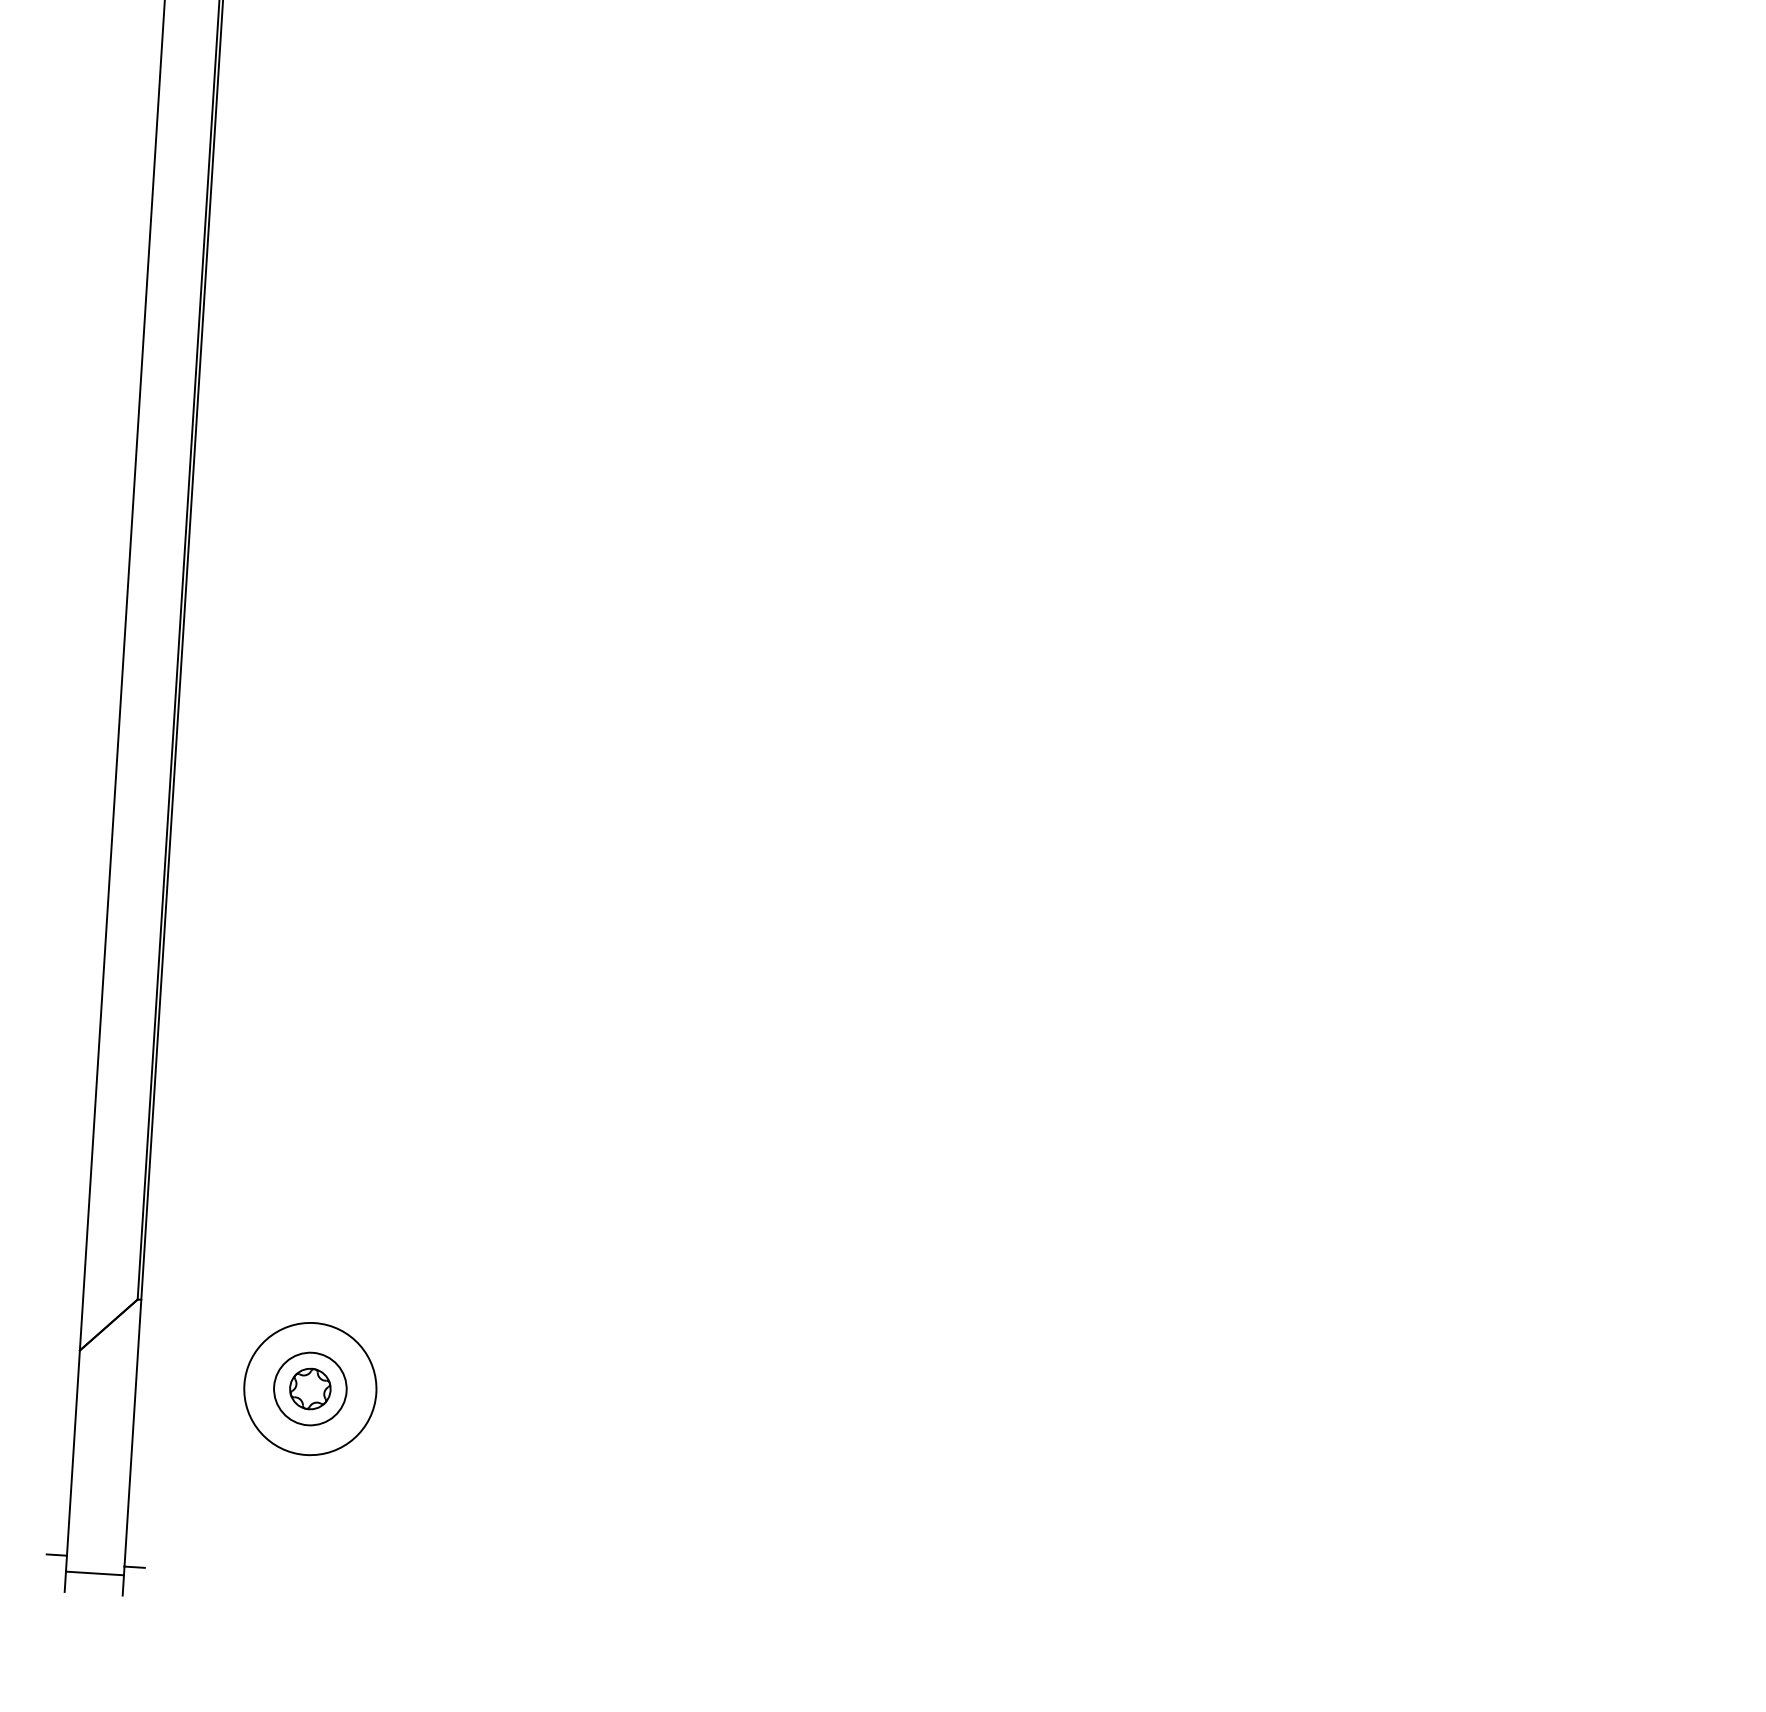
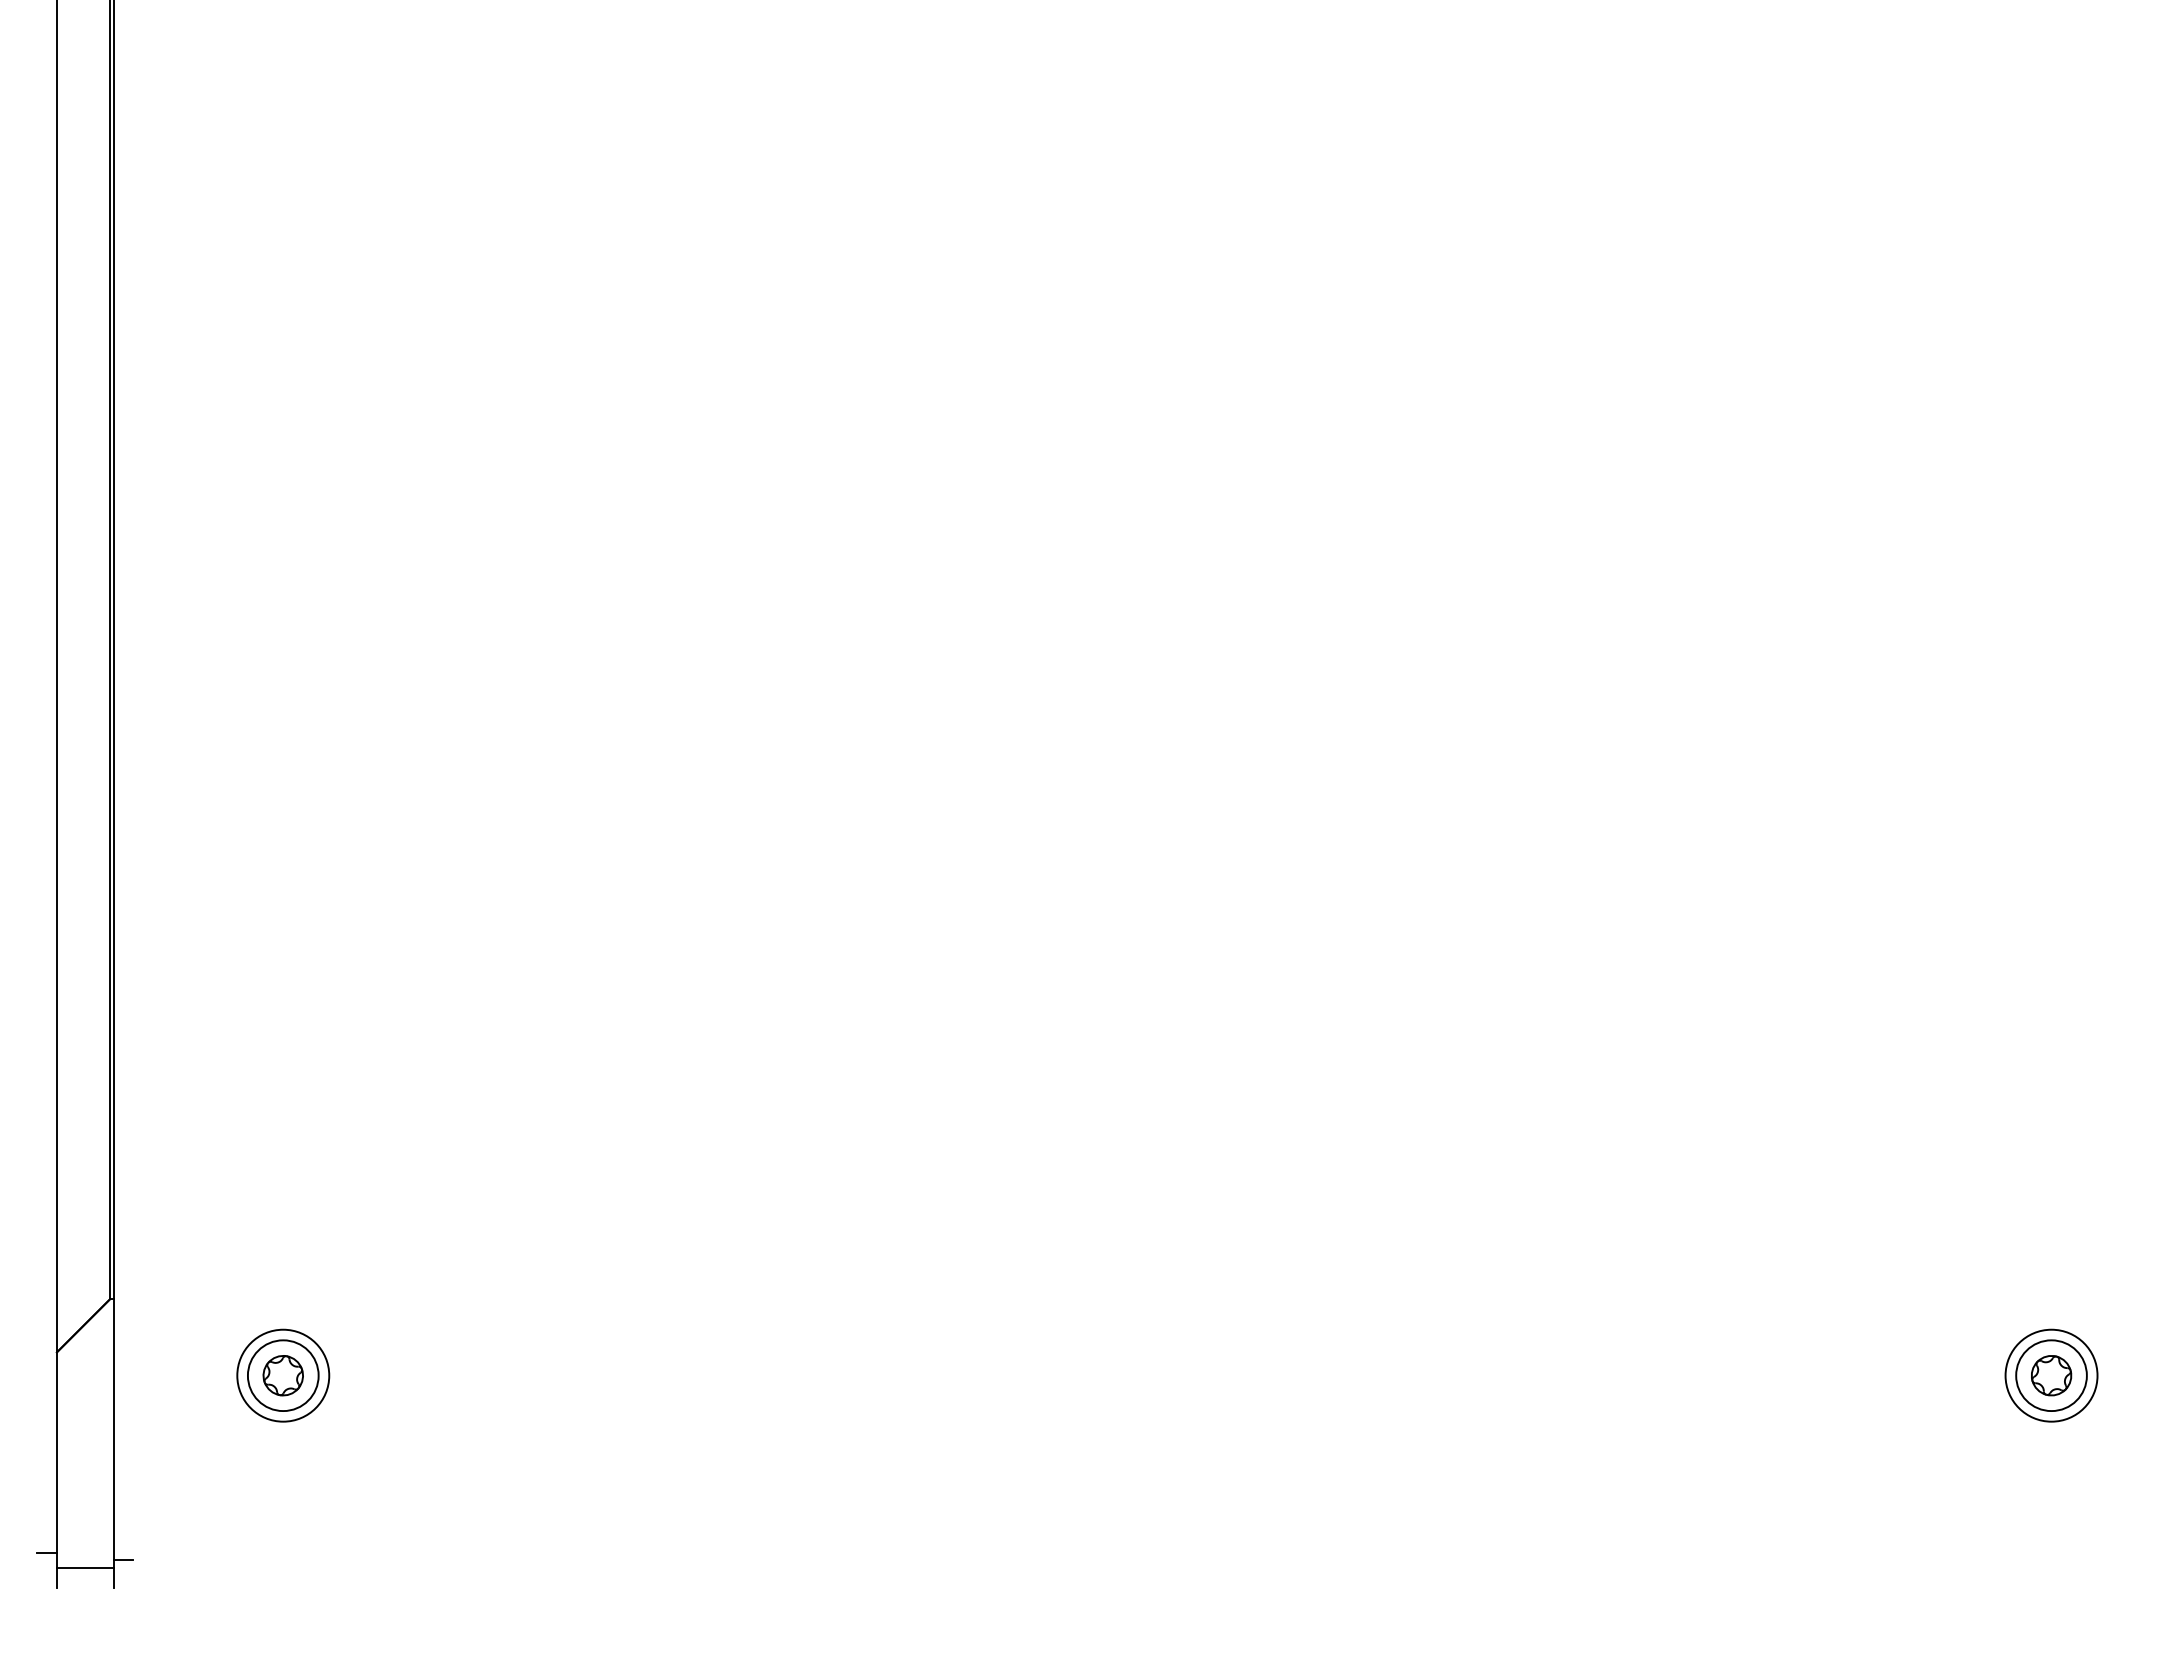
circle: (310, 1388) -> (283, 1375), size x0.71

